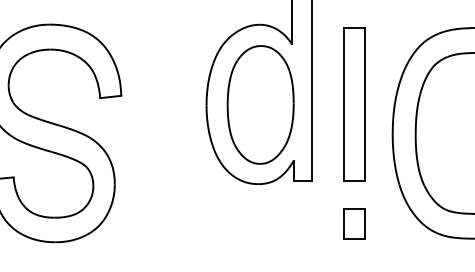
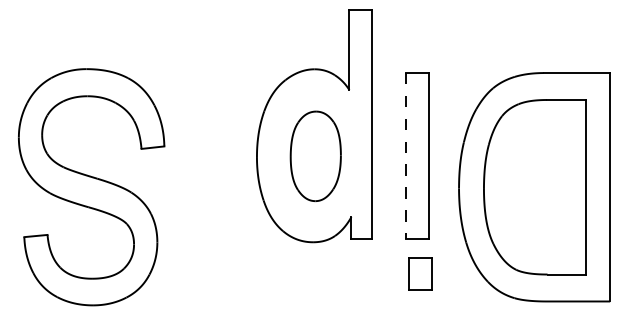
line: (344, 104) -> (406, 155), solid -> dashed
part: (260, 105) -> (315, 156), size x0.7
part: (354, 223) -> (420, 273), moved

